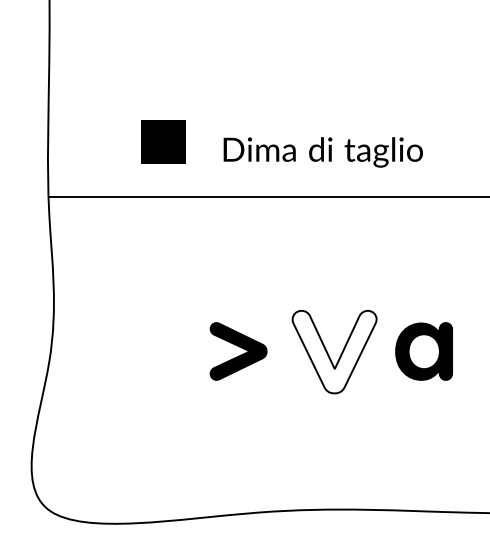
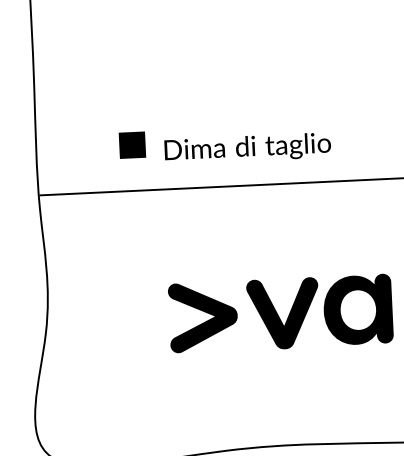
part: (163, 141) -> (132, 144), size x0.71
text: (322, 152) -> (247, 148), moved
part: (238, 351) -> (203, 317), size x1.43
fill: (334, 351) -> (283, 313), added
part: (423, 351) -> (357, 309), size x1.43

